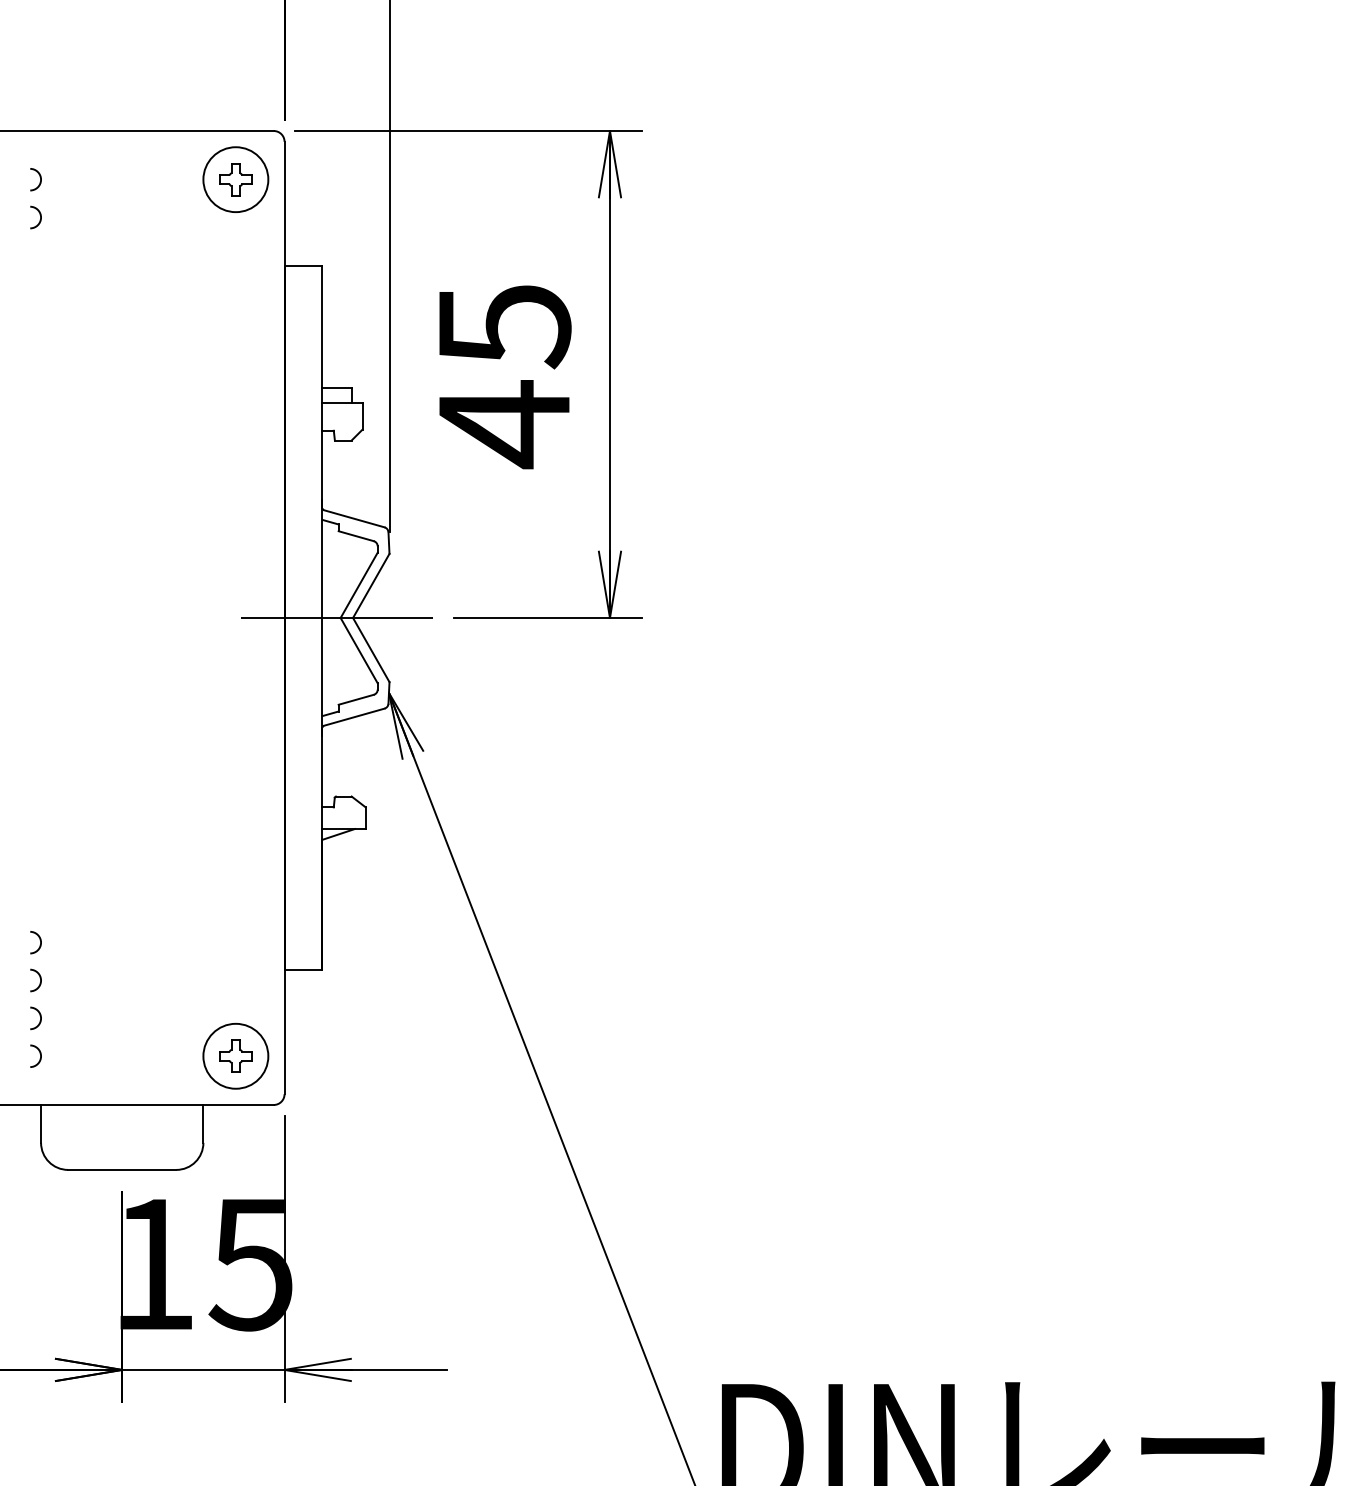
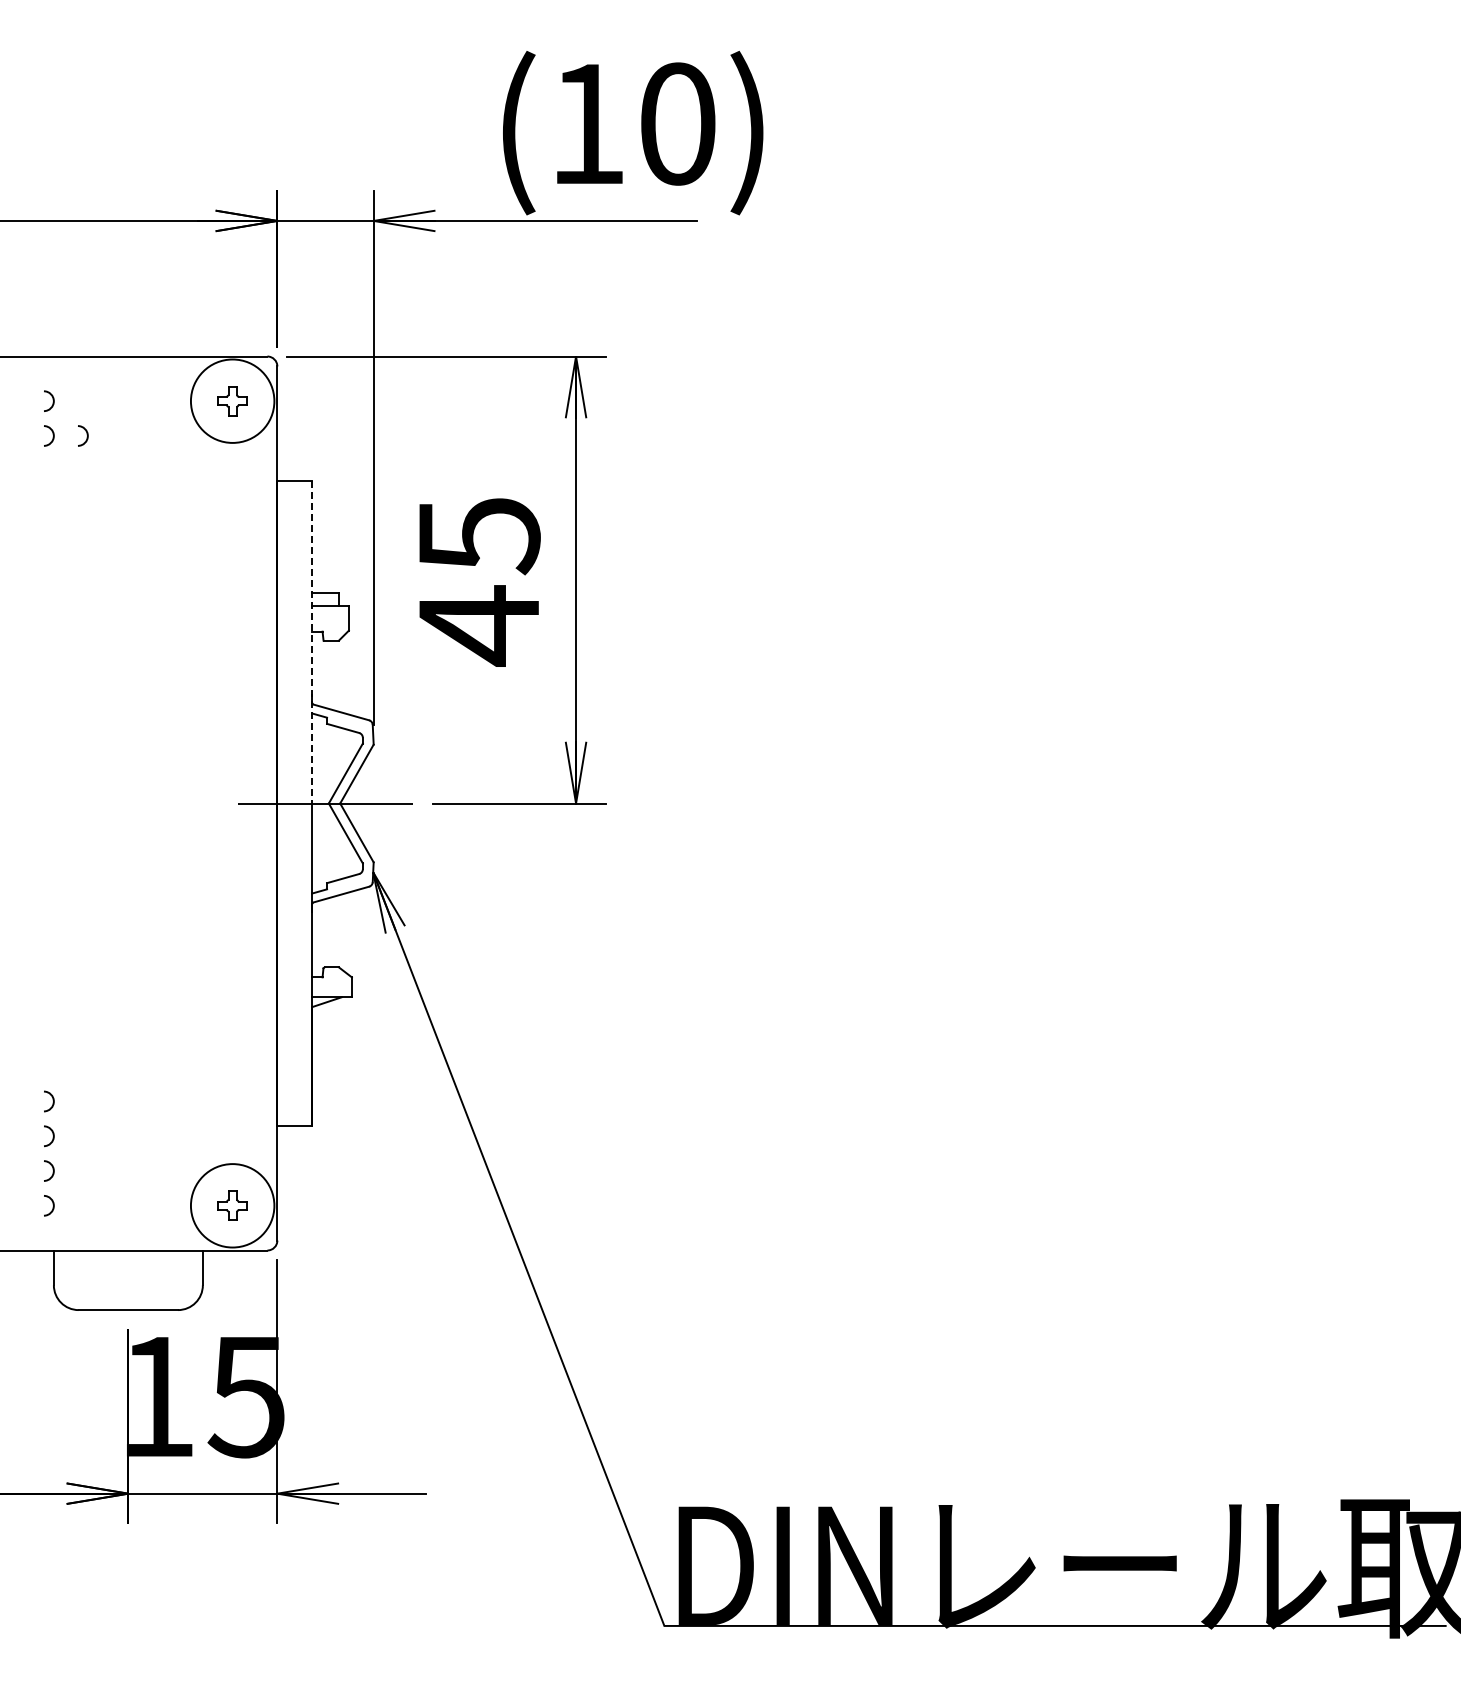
circle: (235, 180) -> (232, 401), size x1.4
arc: (76, 215) -> (86, 434), added
line: (322, 442) -> (312, 642), solid -> dashed
circle: (235, 1055) -> (232, 1205), size x1.4

